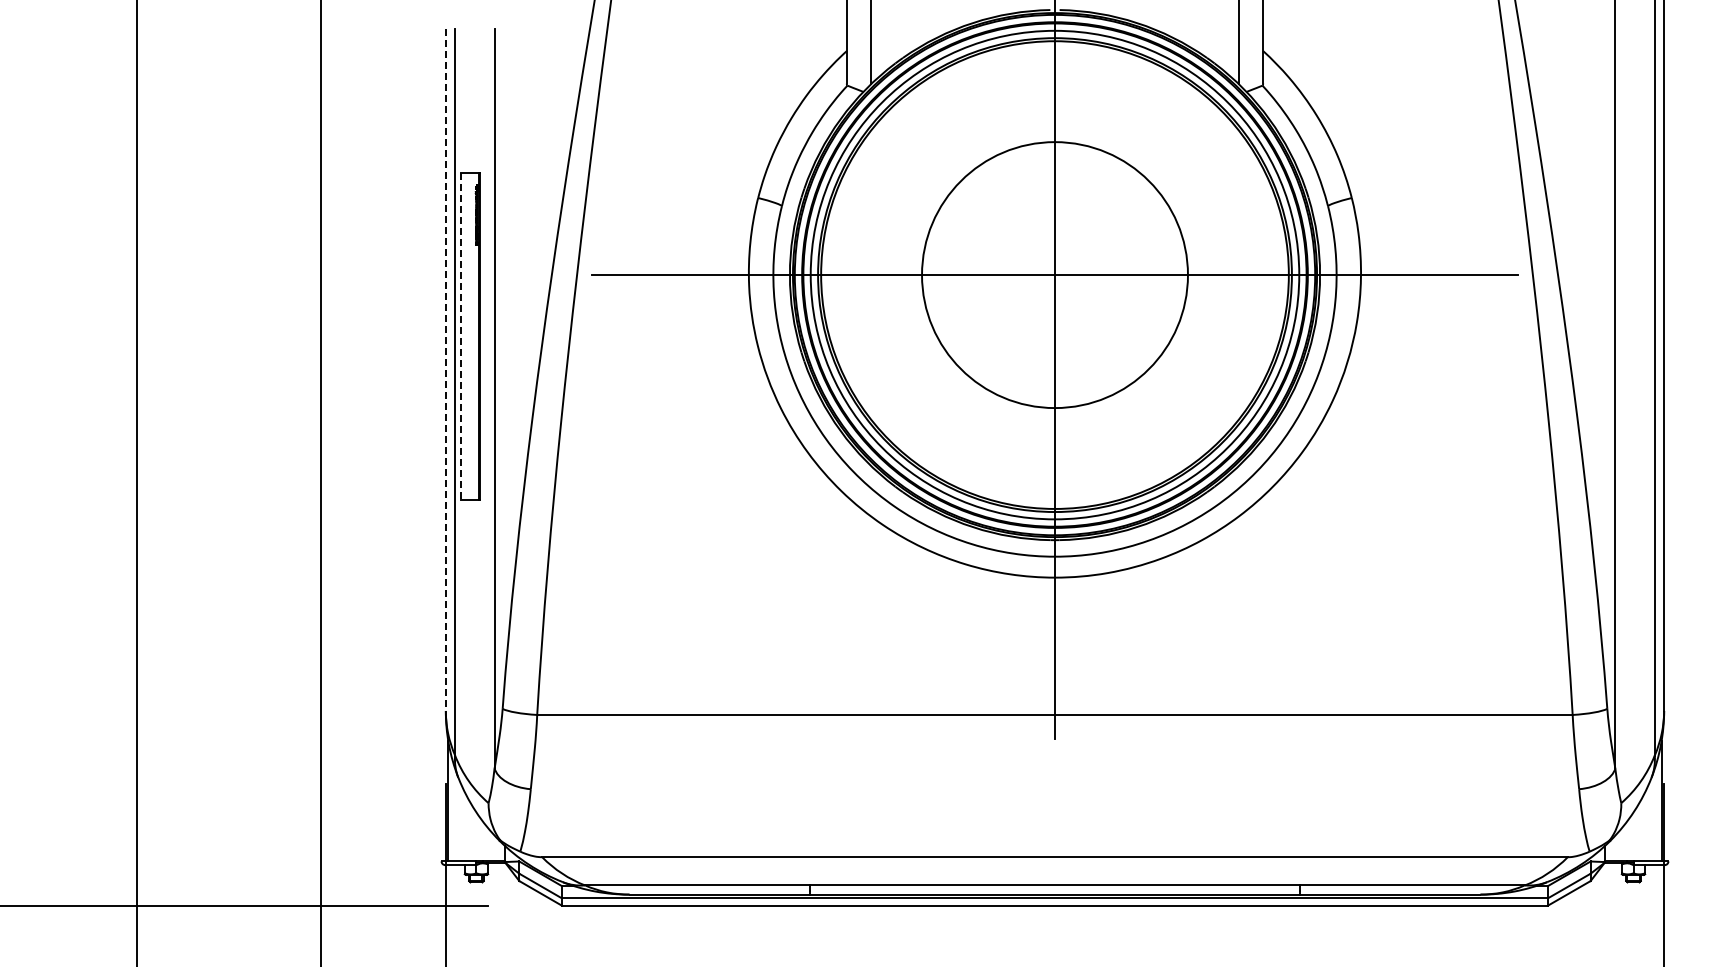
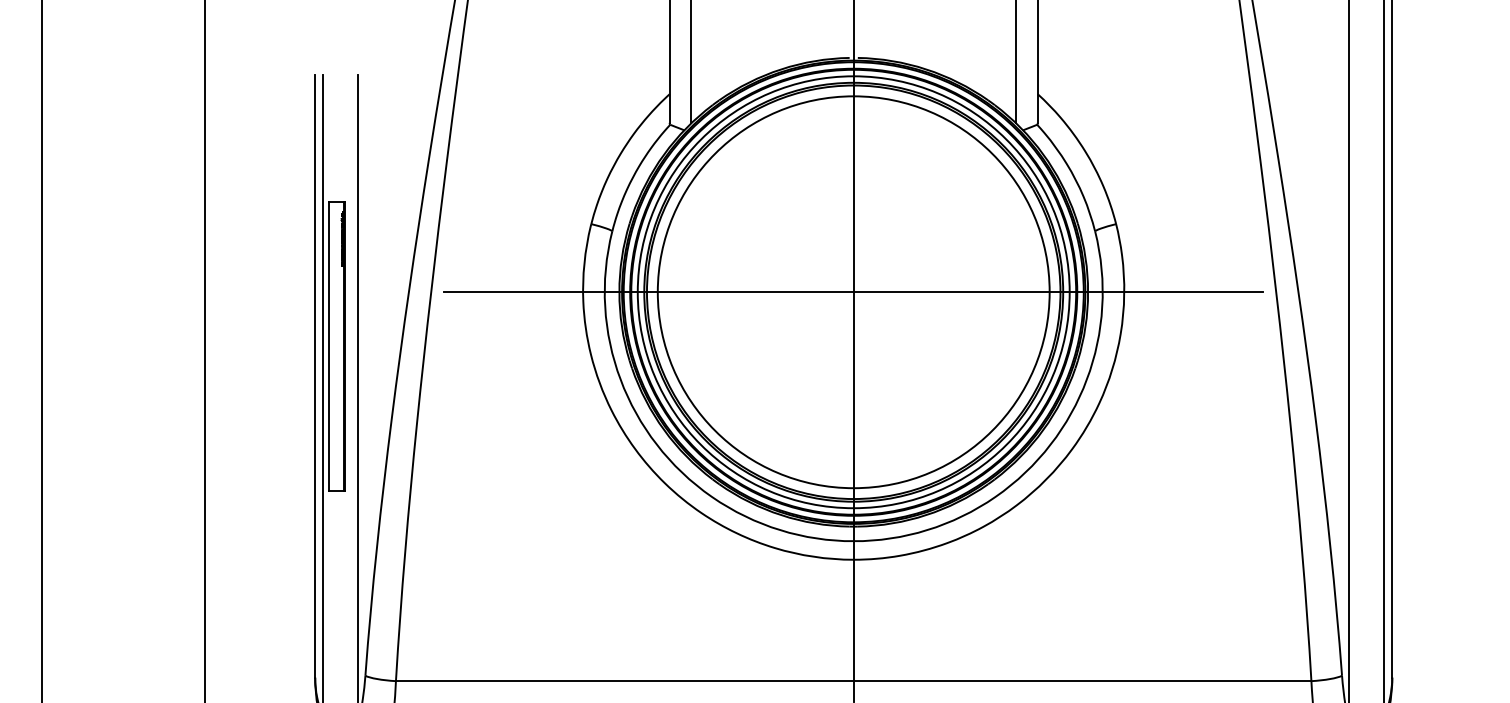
circle: (1054, 274) -> (853, 291), size x1.67
line: (461, 336) -> (329, 346), dashed -> solid
line: (445, 369) -> (314, 375), dashed -> solid

